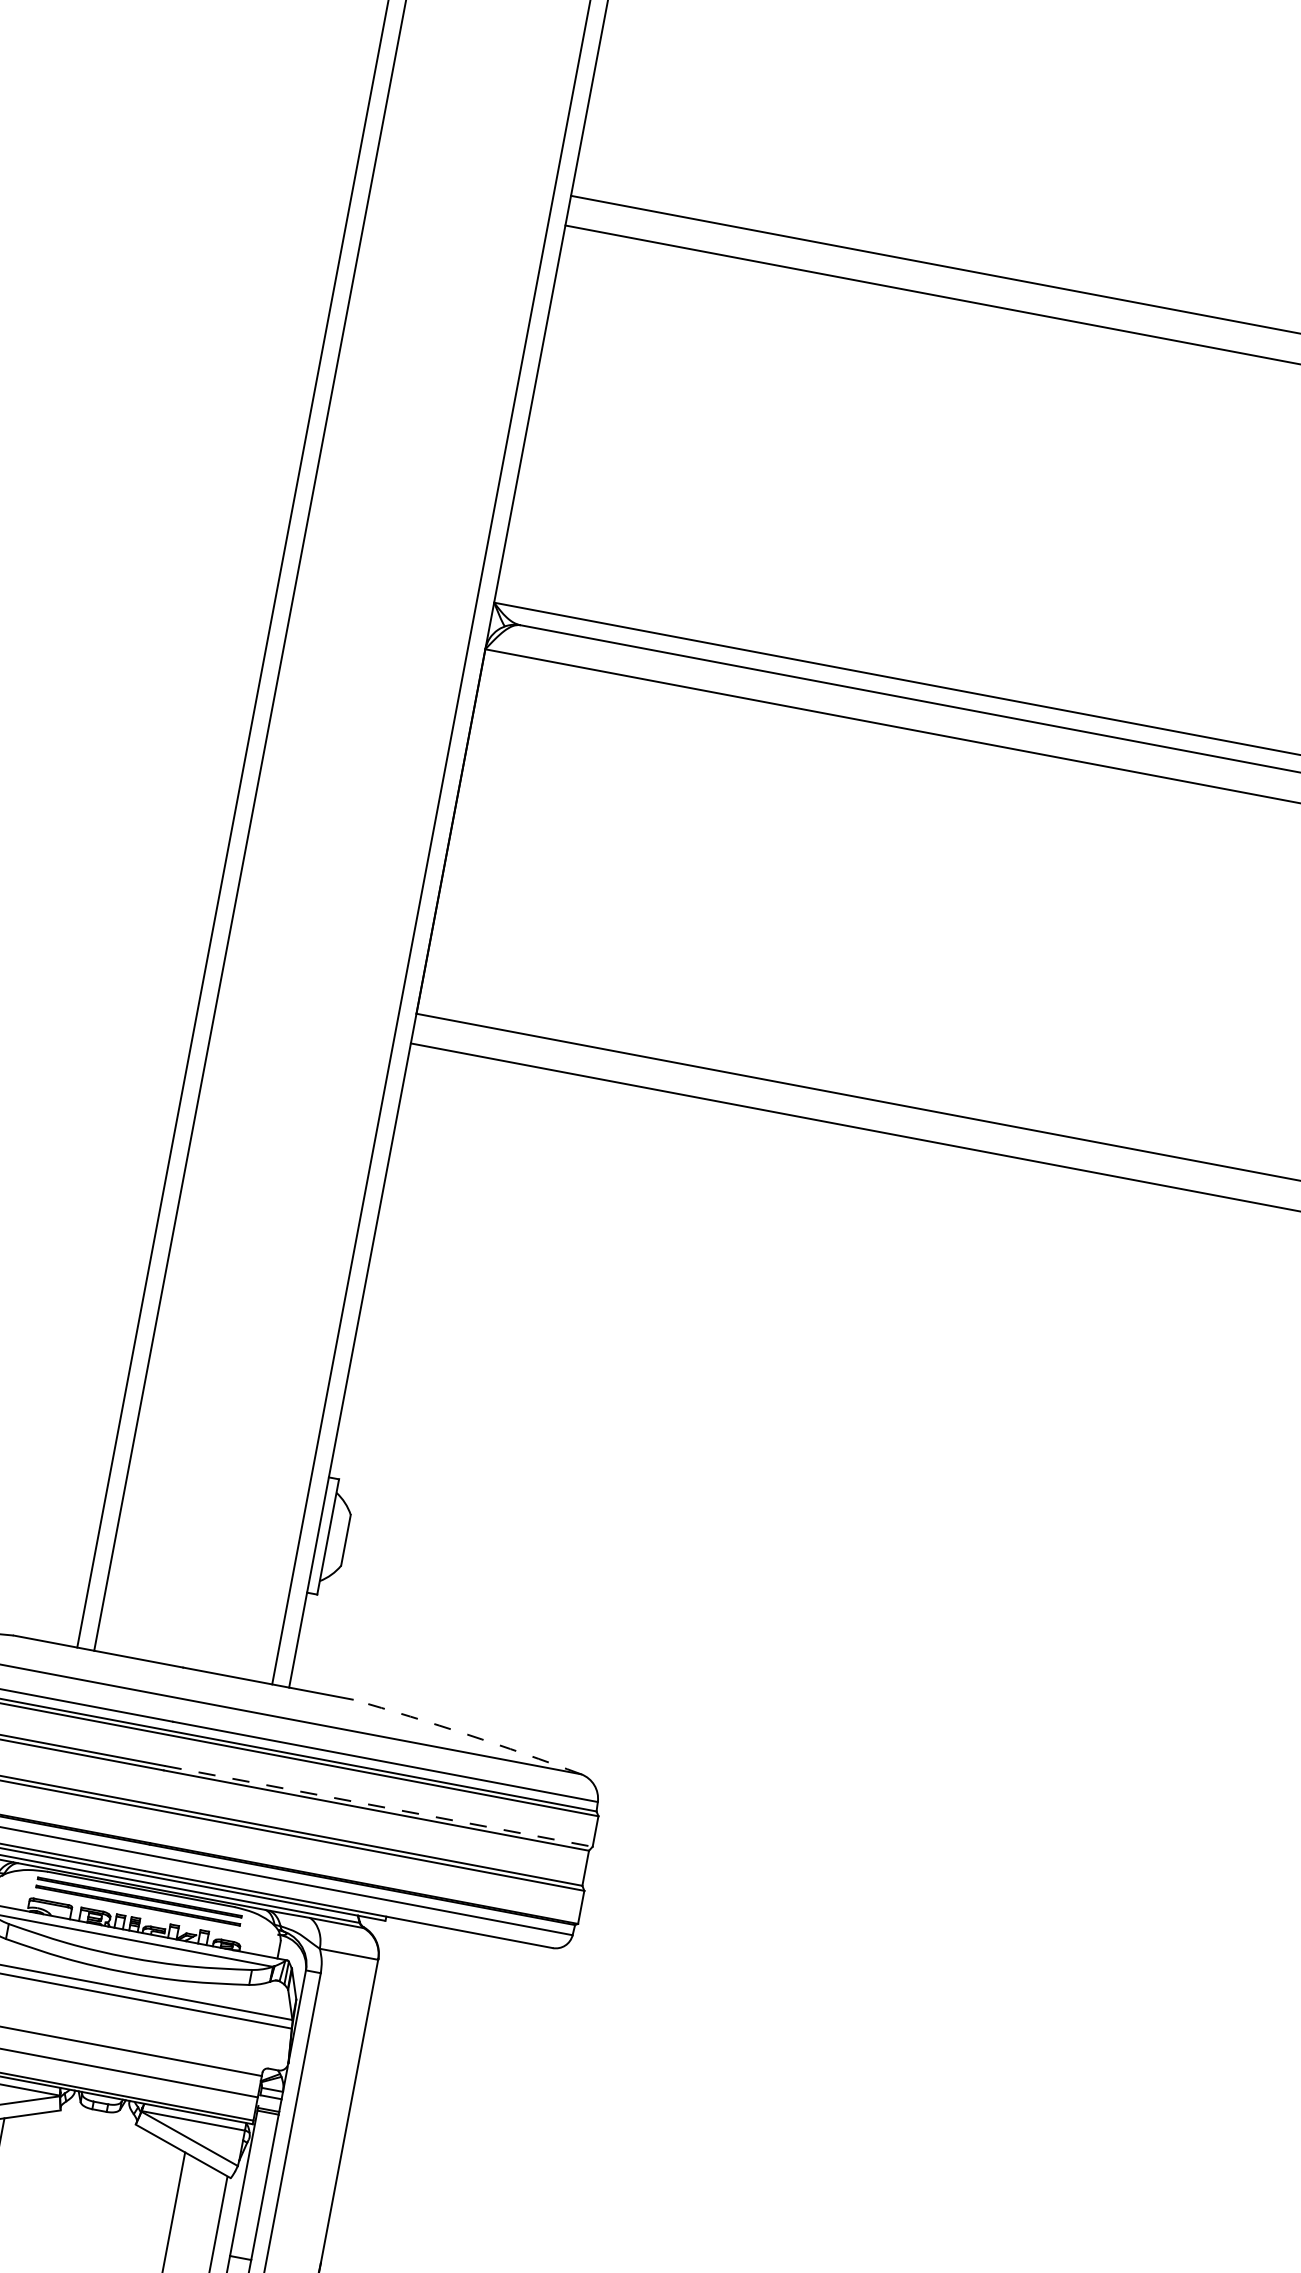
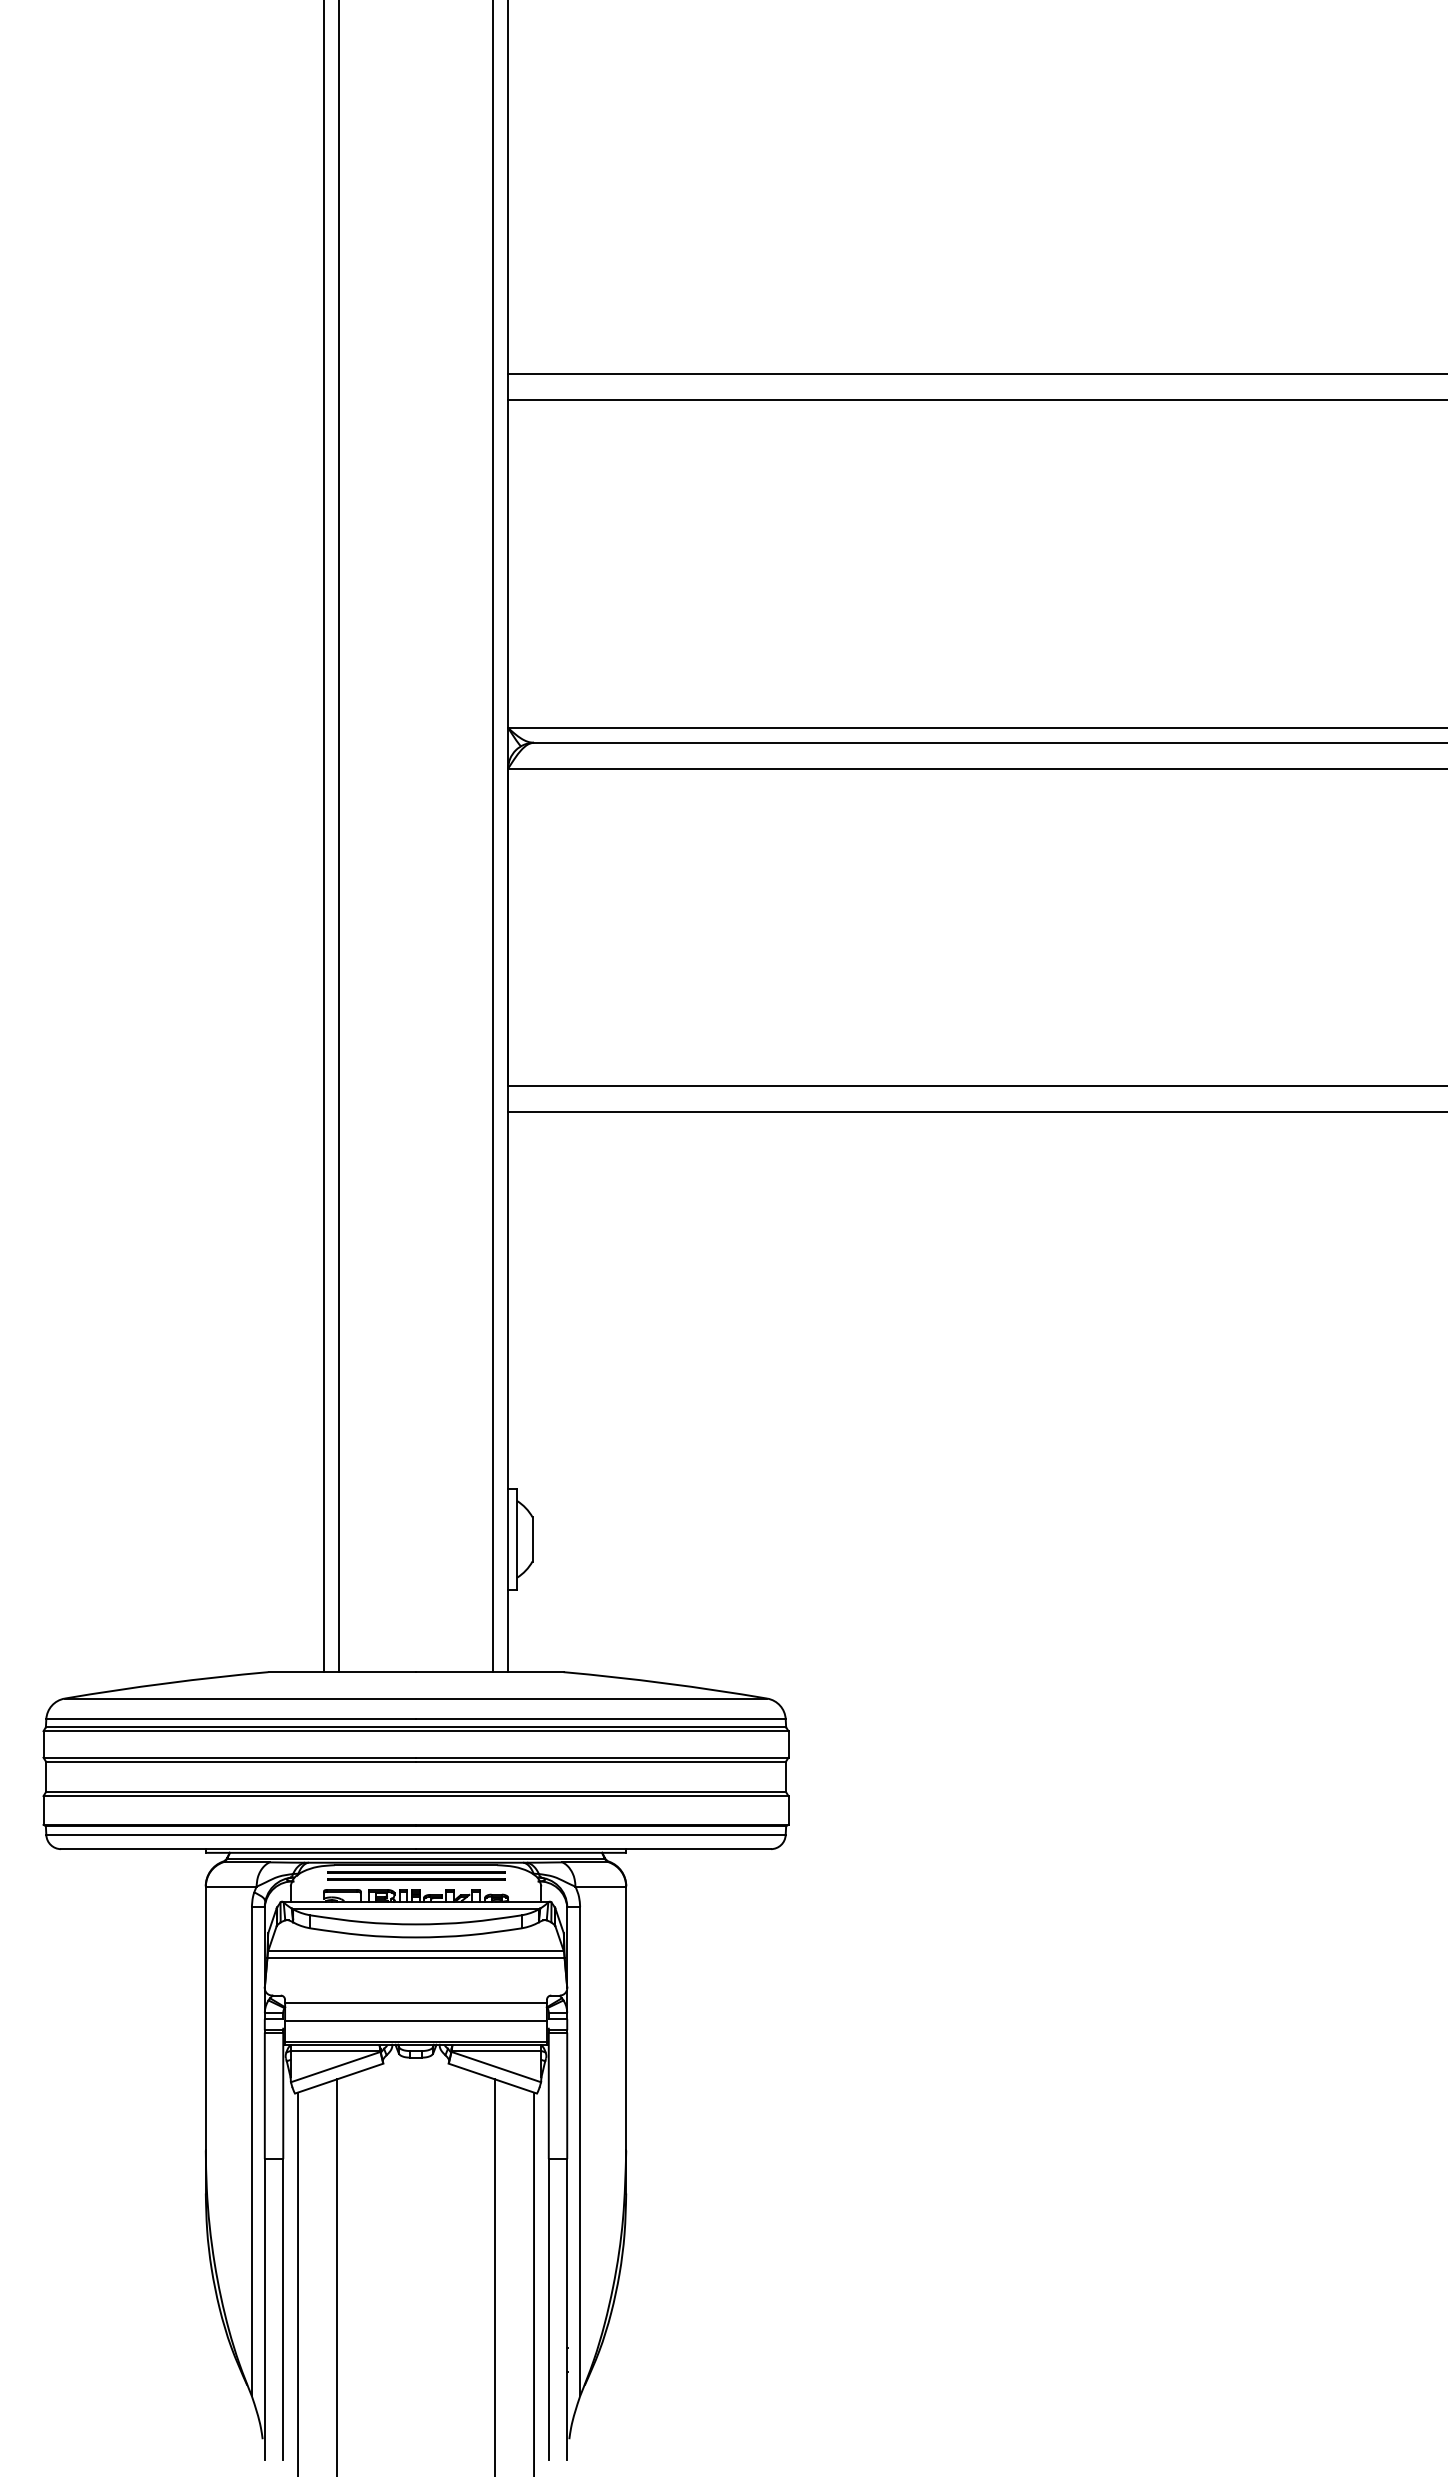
arc: (467, 1734) -> (665, 1683), dashed -> solid
line: (378, 1806) -> (602, 1757), dashed -> solid

